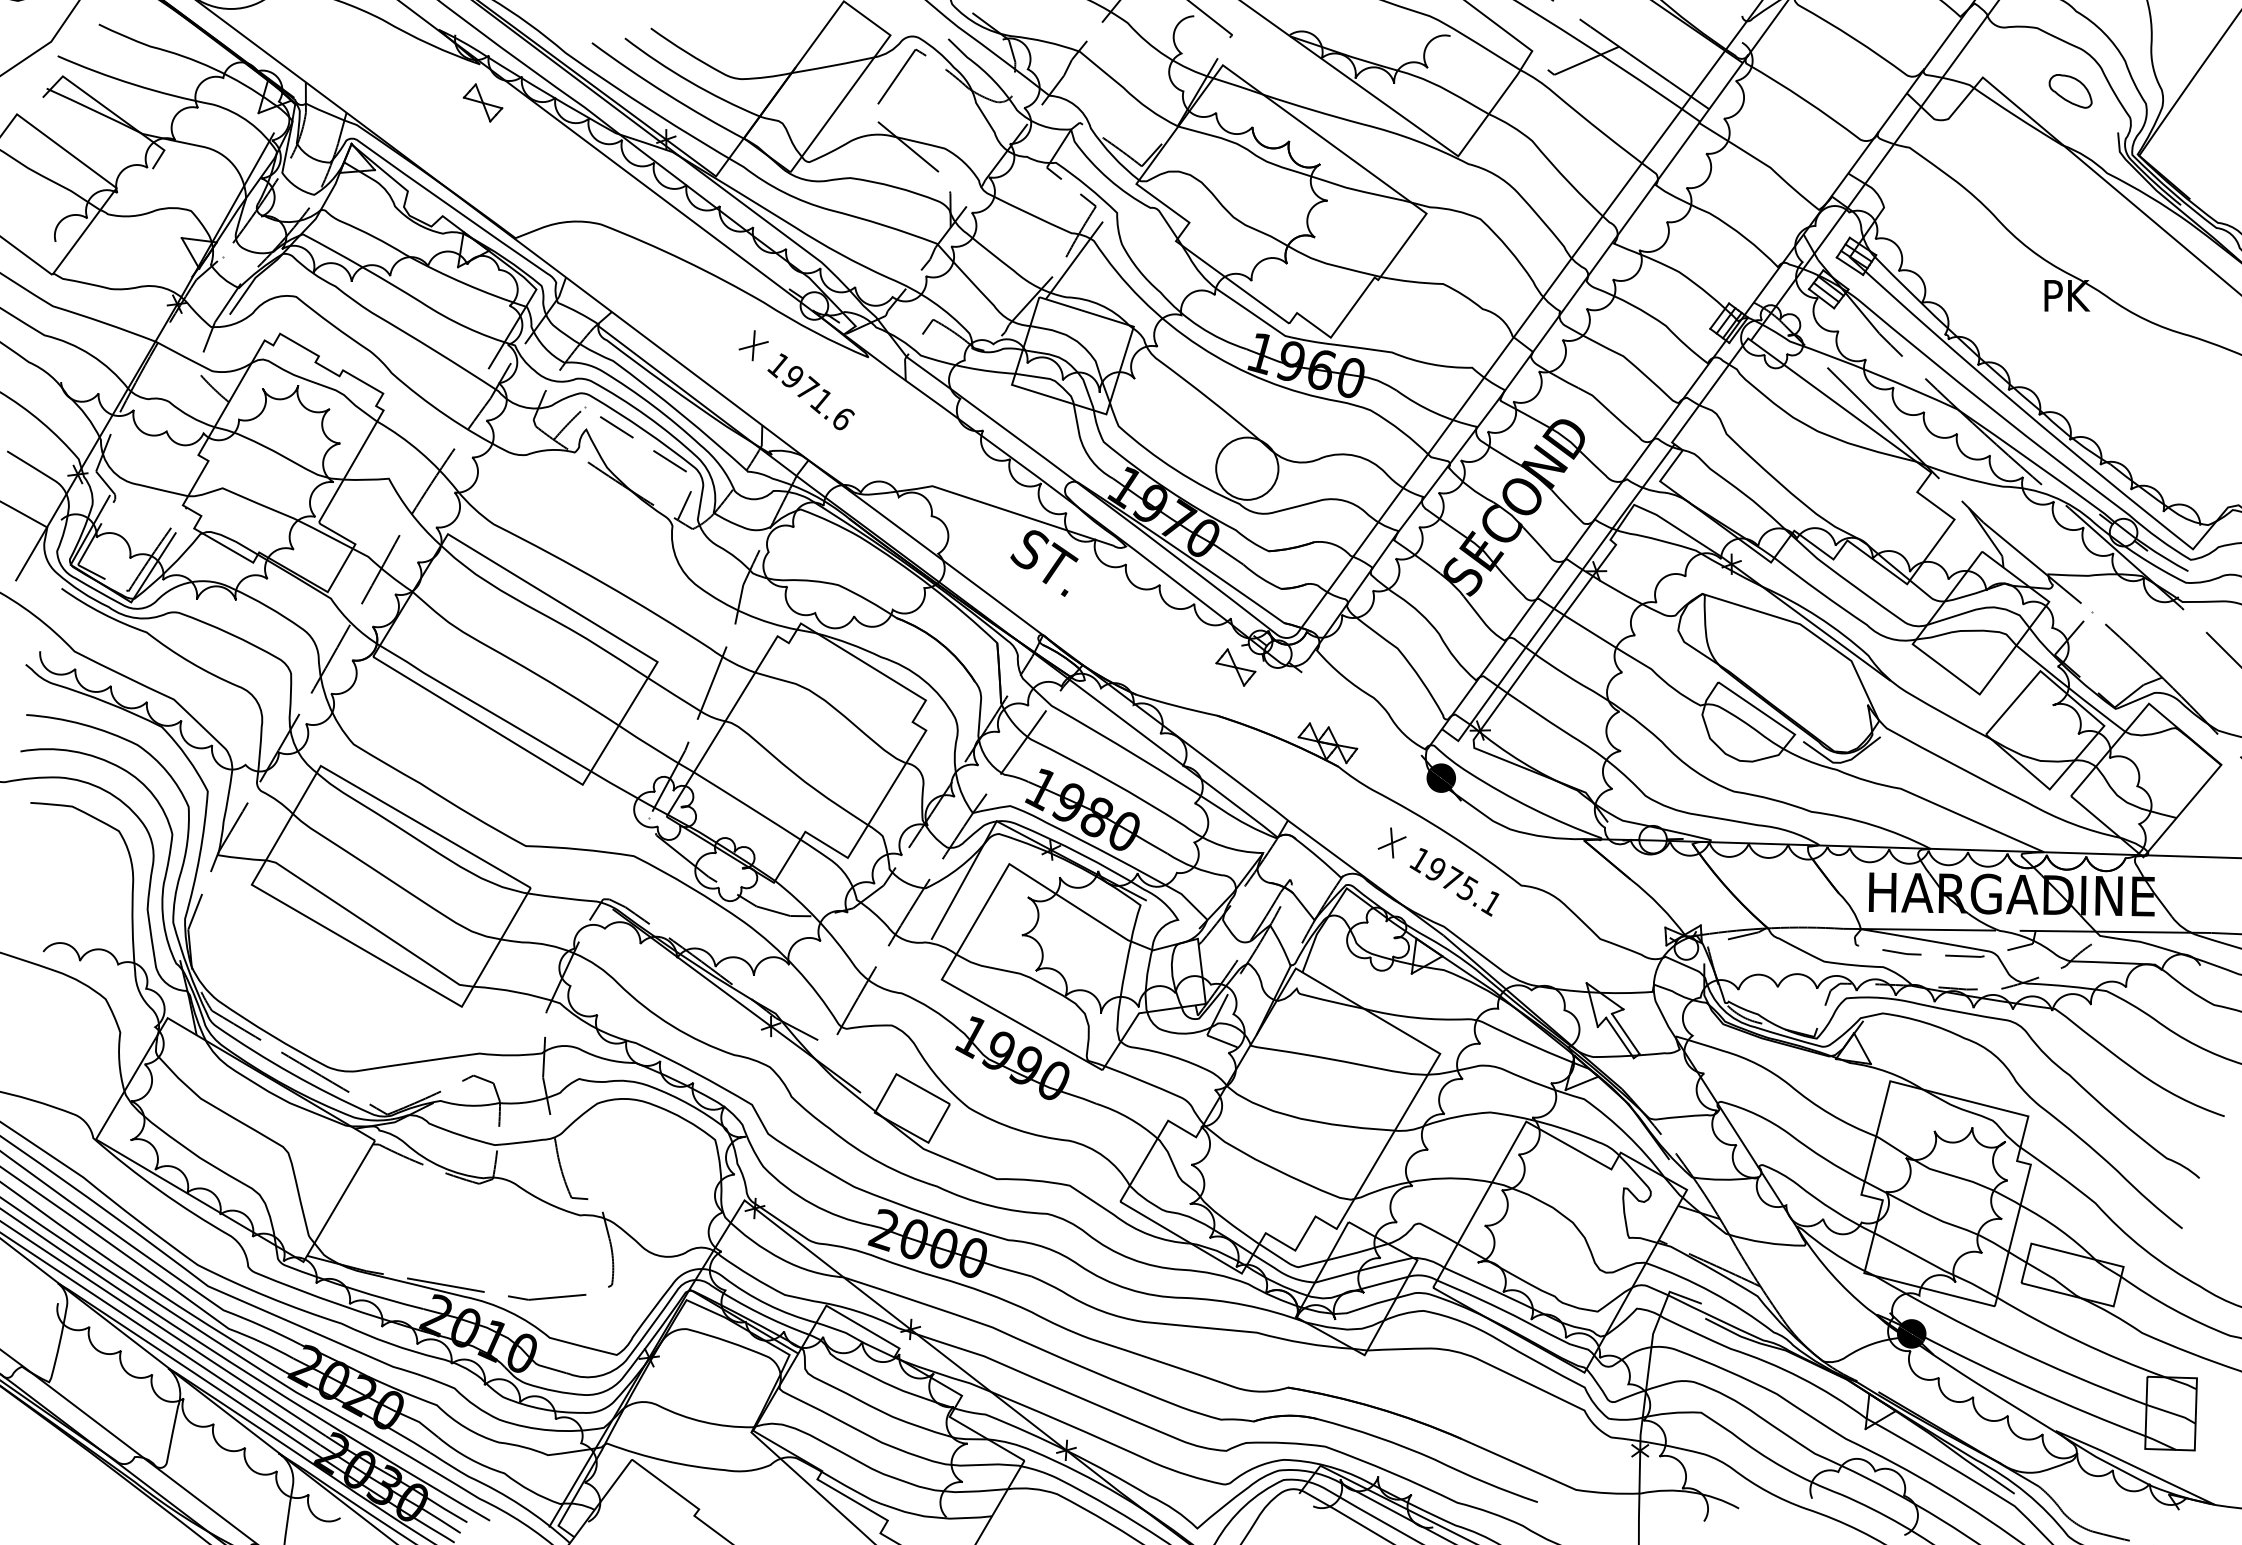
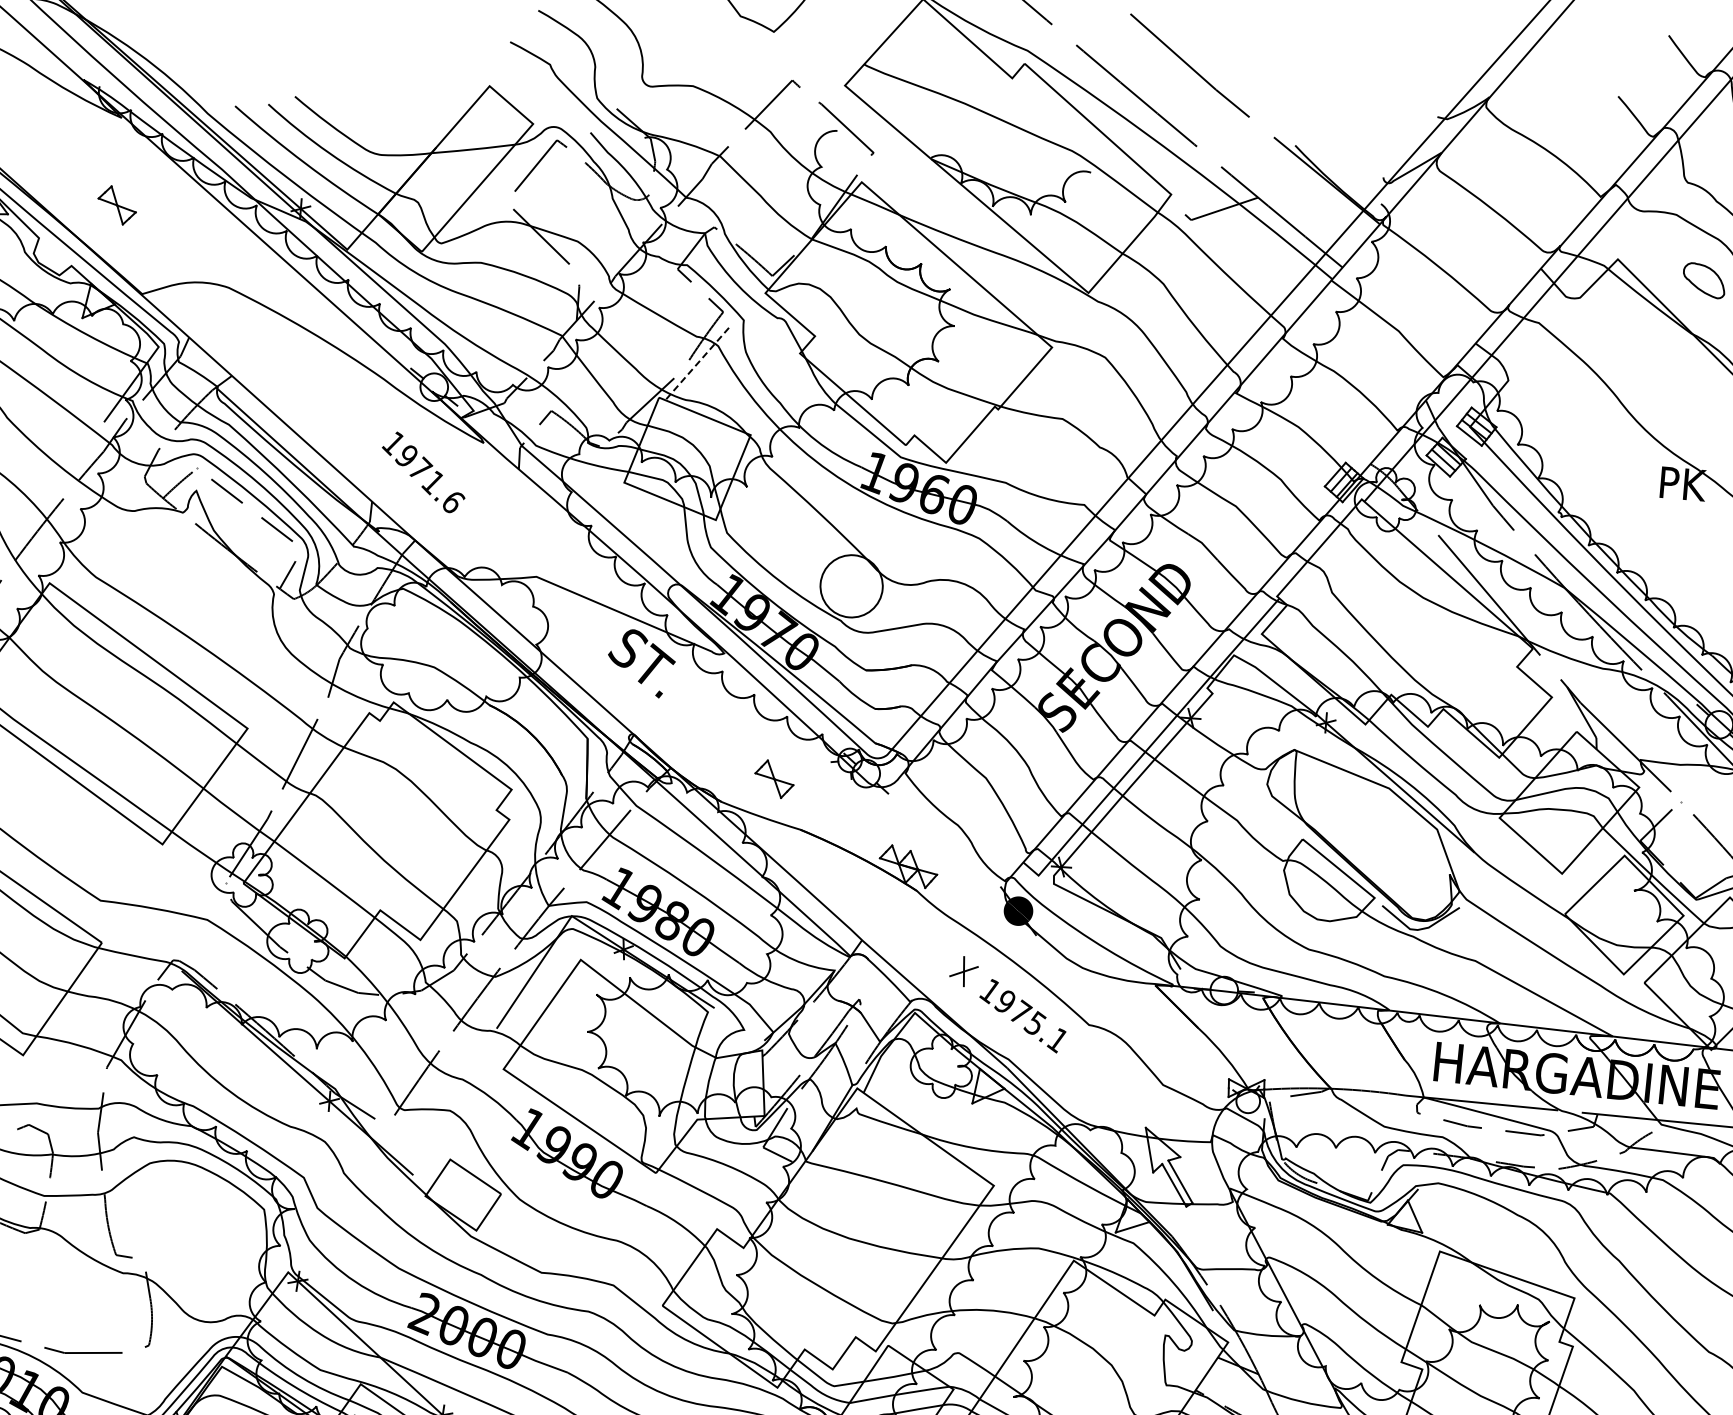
part: (482, 102) -> (116, 204), moved
line: (1074, 260) -> (697, 364), solid -> dashed
part: (753, 345) -> (370, 421), removed
part: (1235, 667) -> (774, 779), moved

